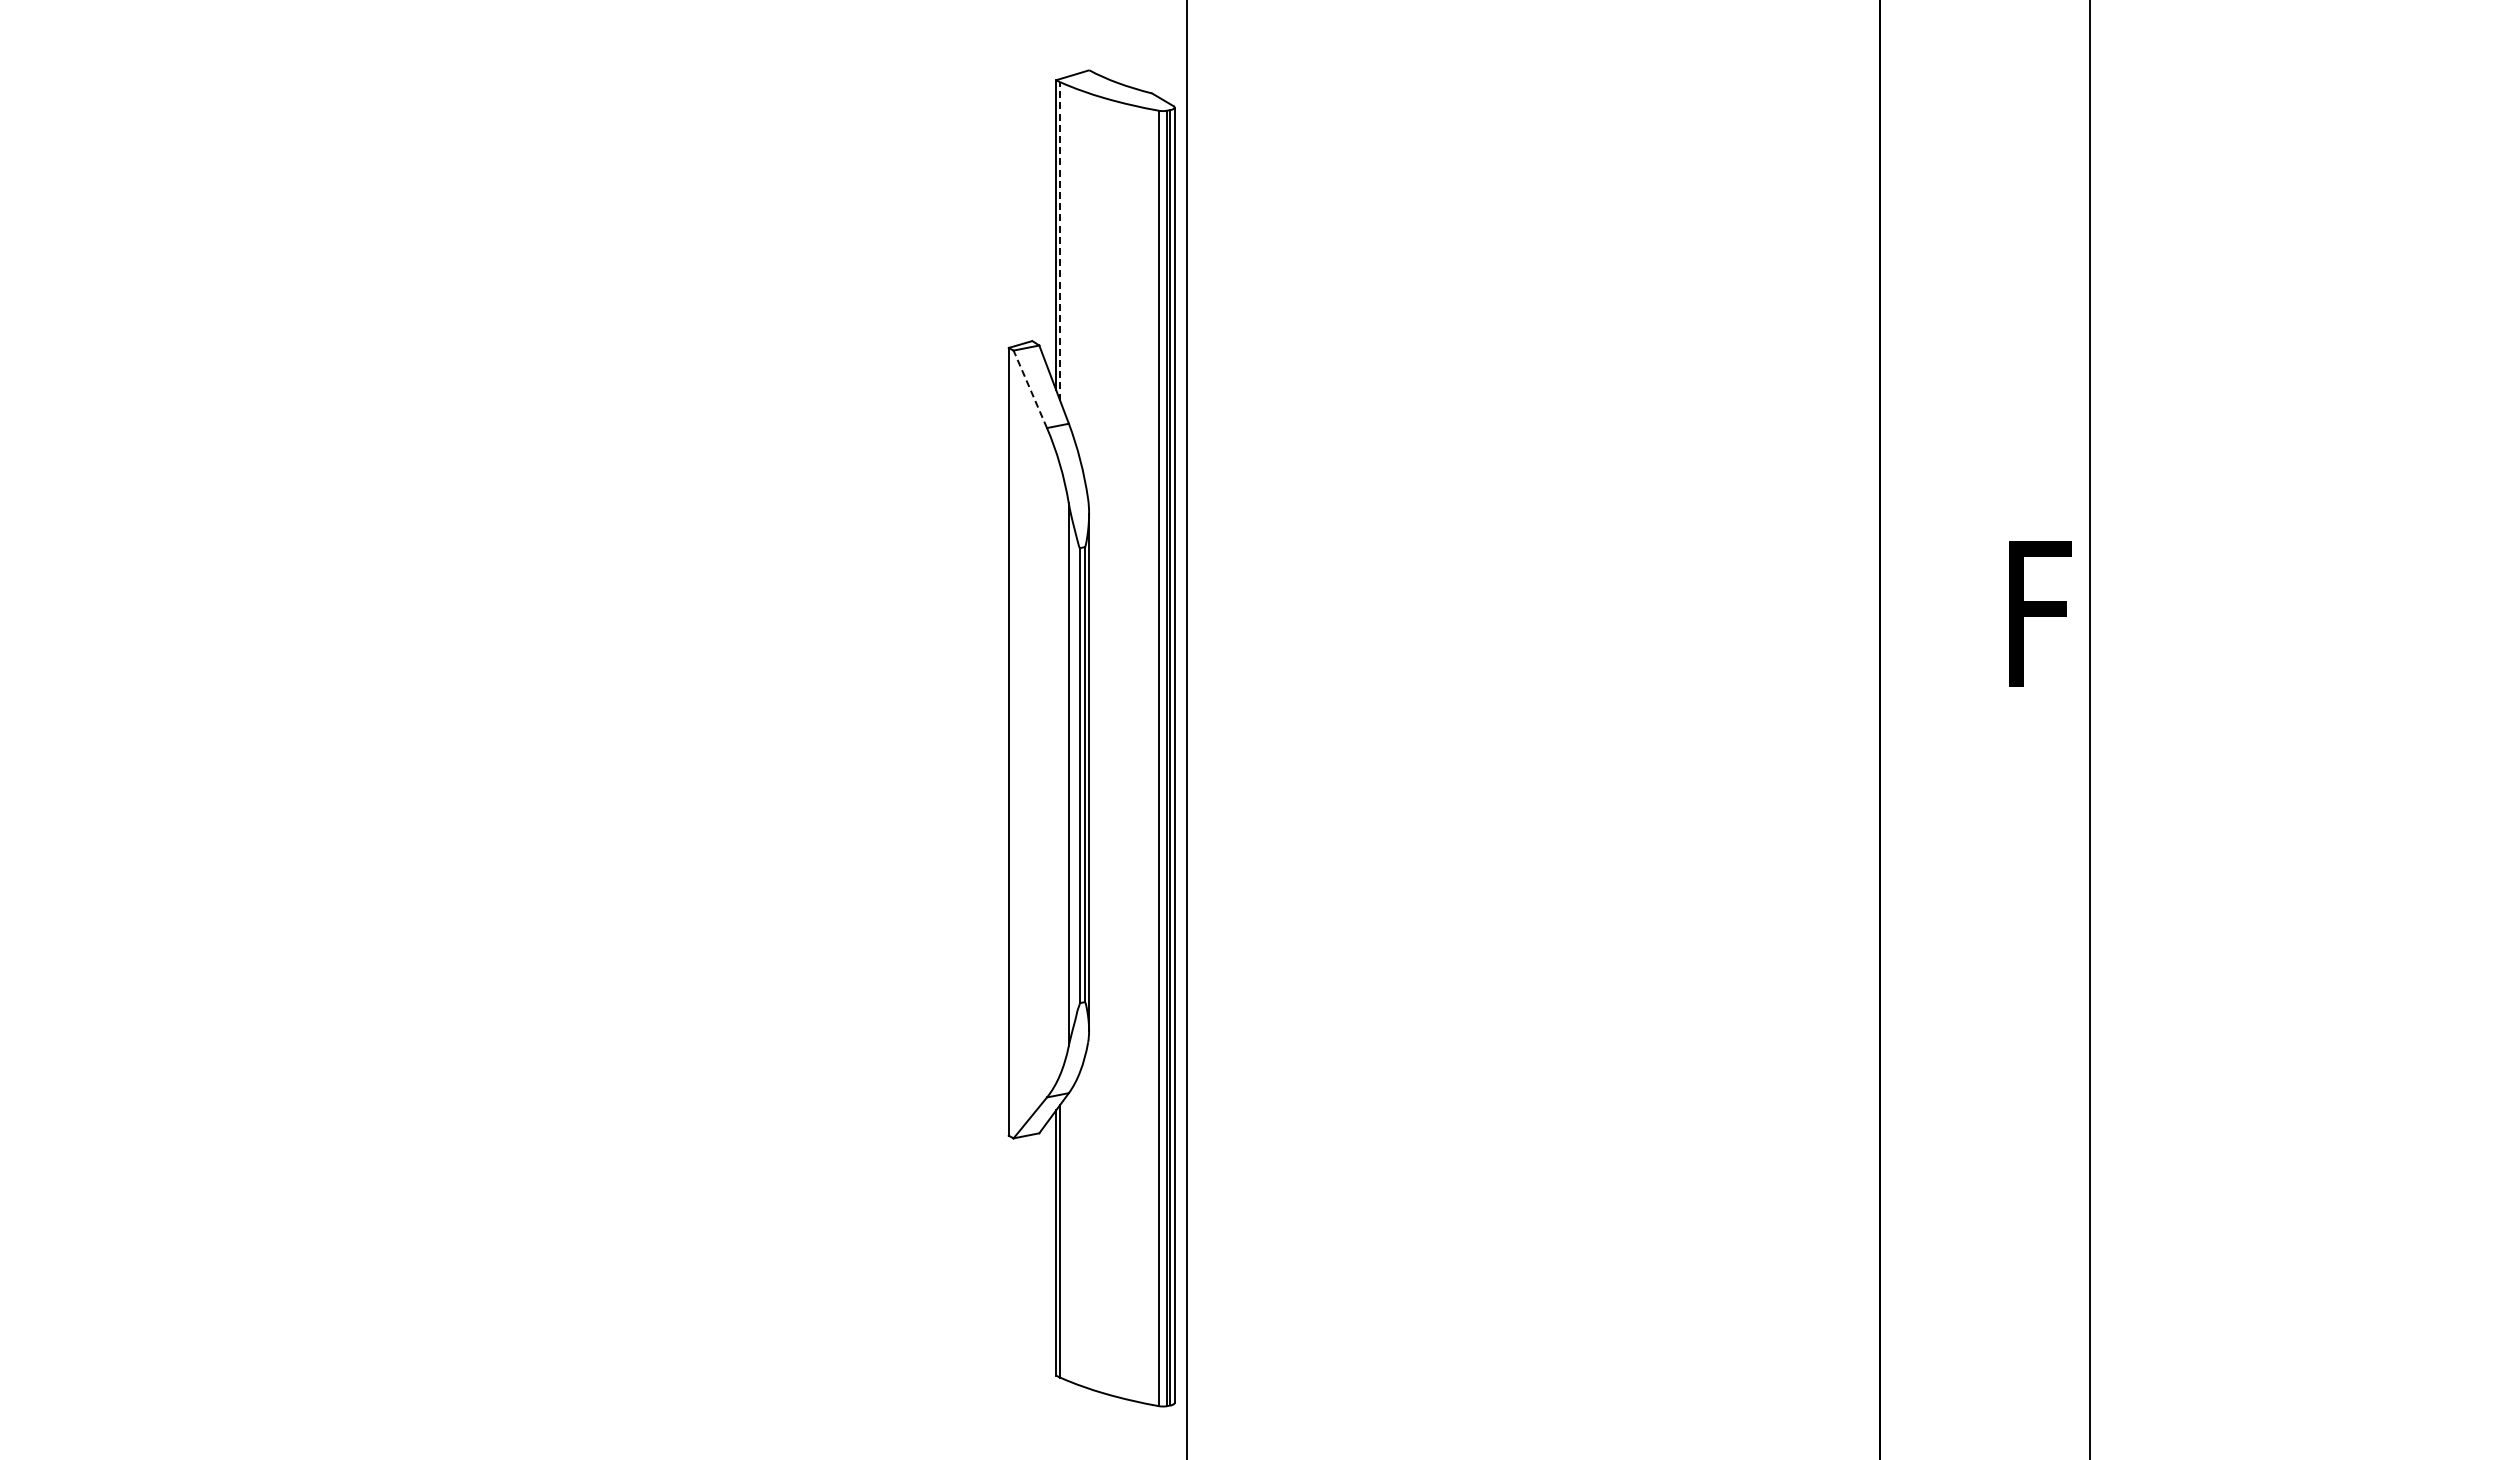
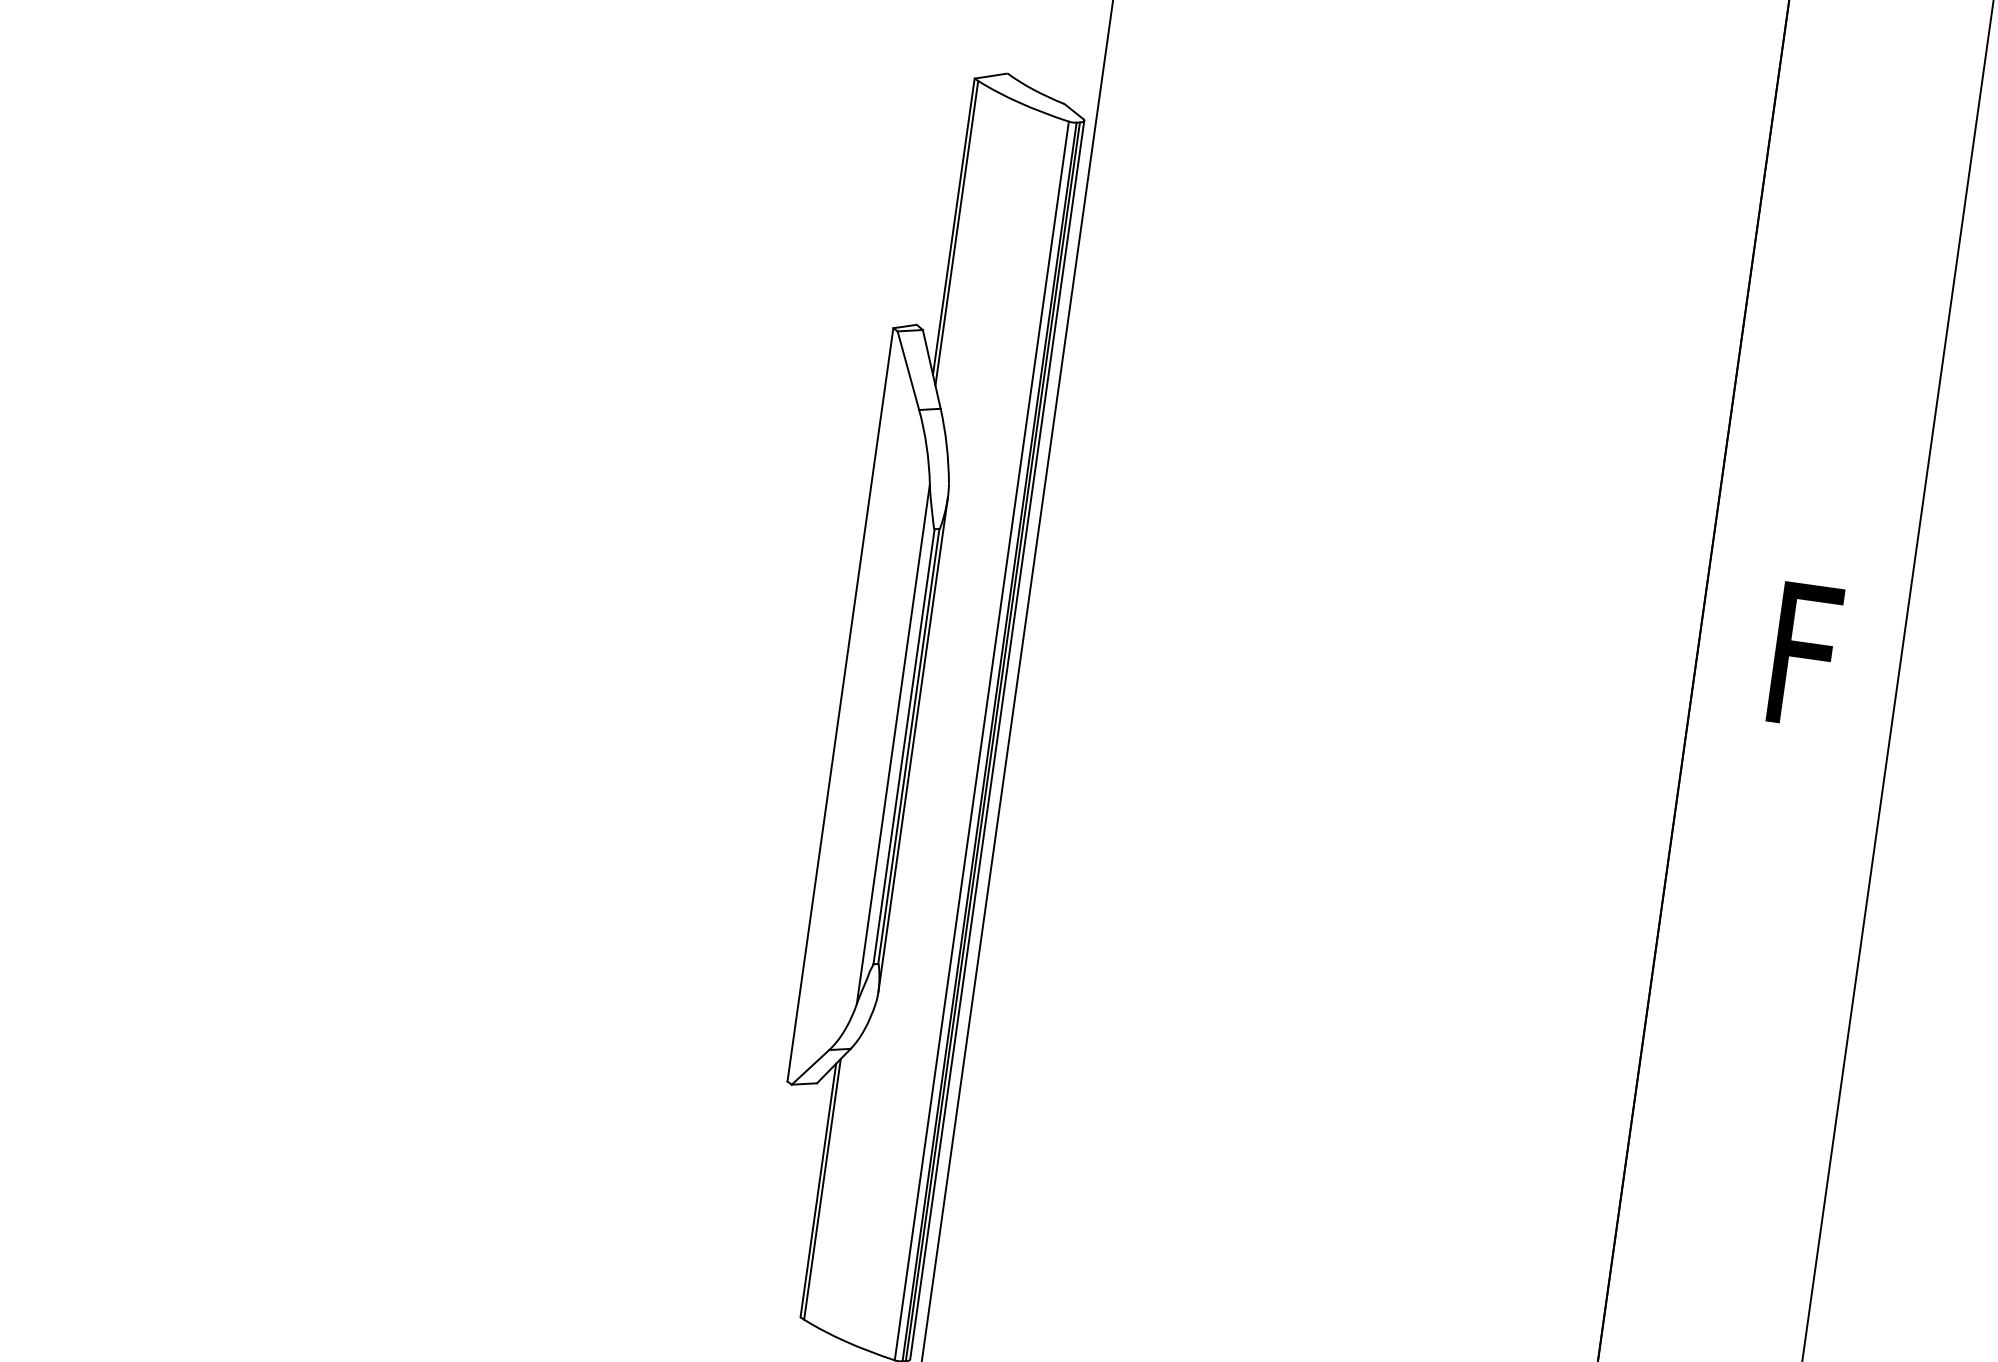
line: (1060, 240) -> (957, 232), dashed -> solid
line: (1030, 388) -> (908, 369), dashed -> solid
text: (2040, 613) -> (1805, 654), moved

